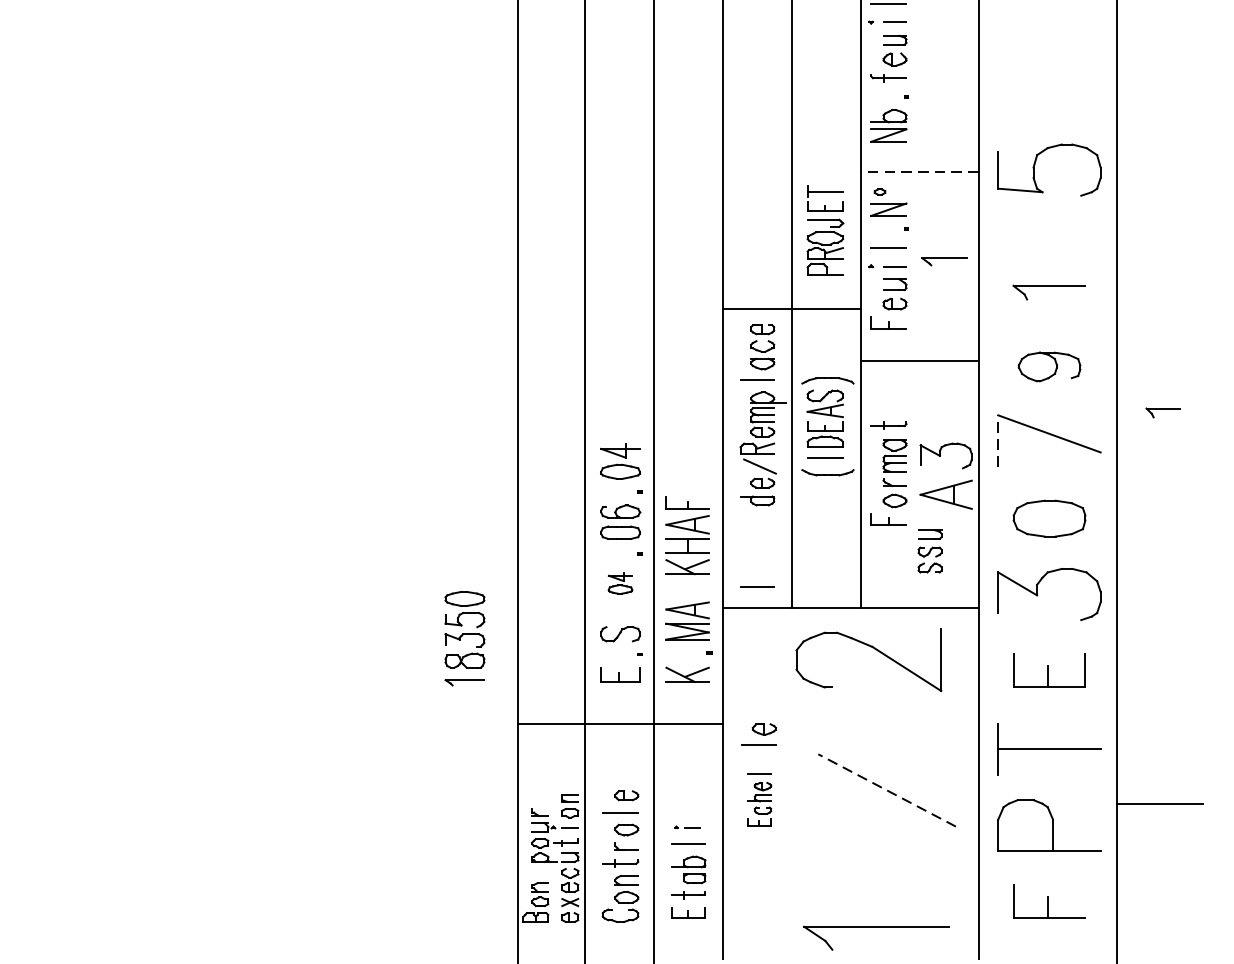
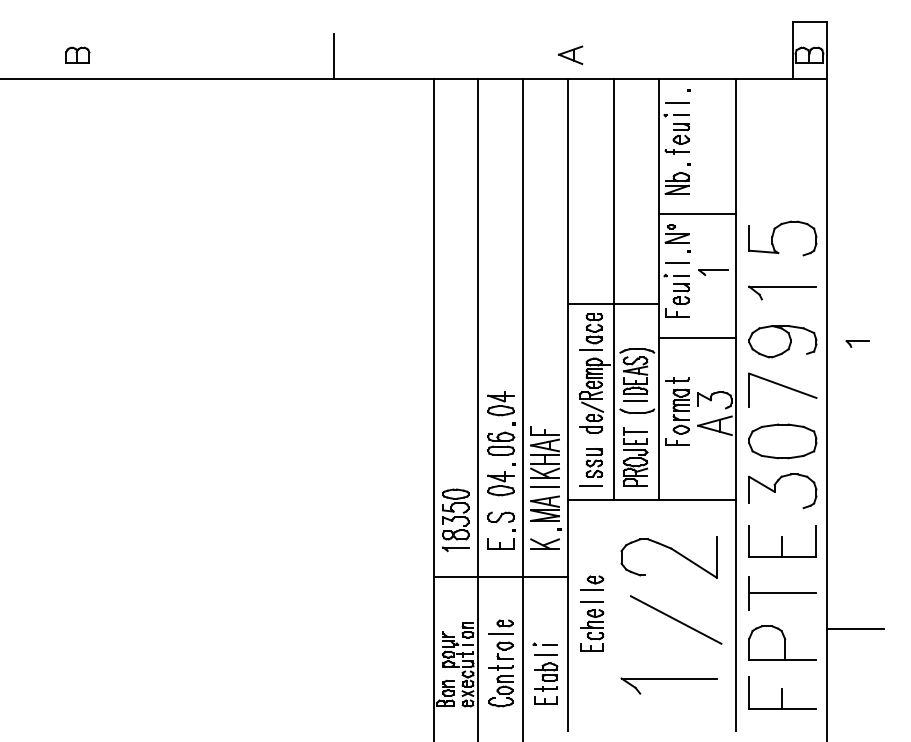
part: (1035, 168) -> (773, 237), moved
line: (919, 171) -> (697, 213), dashed -> solid
part: (825, 229) -> (635, 456), moved
part: (1049, 291) -> (782, 292), size x1.43
part: (1049, 366) -> (782, 341), size x1.67
part: (1163, 412) -> (857, 343), moved
line: (998, 441) -> (749, 390), dashed -> solid
part: (1049, 518) -> (782, 441), size x1.43
part: (928, 550) -> (593, 462), moved
part: (619, 582) -> (500, 483), size x1.67
line: (688, 588) -> (545, 487), added
part: (464, 638) -> (455, 520), moved
part: (875, 651) -> (673, 551), moved
part: (1049, 670) -> (782, 541), size x1.43
line: (886, 789) -> (675, 619), dashed -> solid
part: (759, 800) -> (592, 626), size x1.43
part: (686, 826) -> (544, 643), size x1.43
part: (1049, 900) -> (782, 692), size x1.43
part: (875, 937) -> (668, 685), moved

